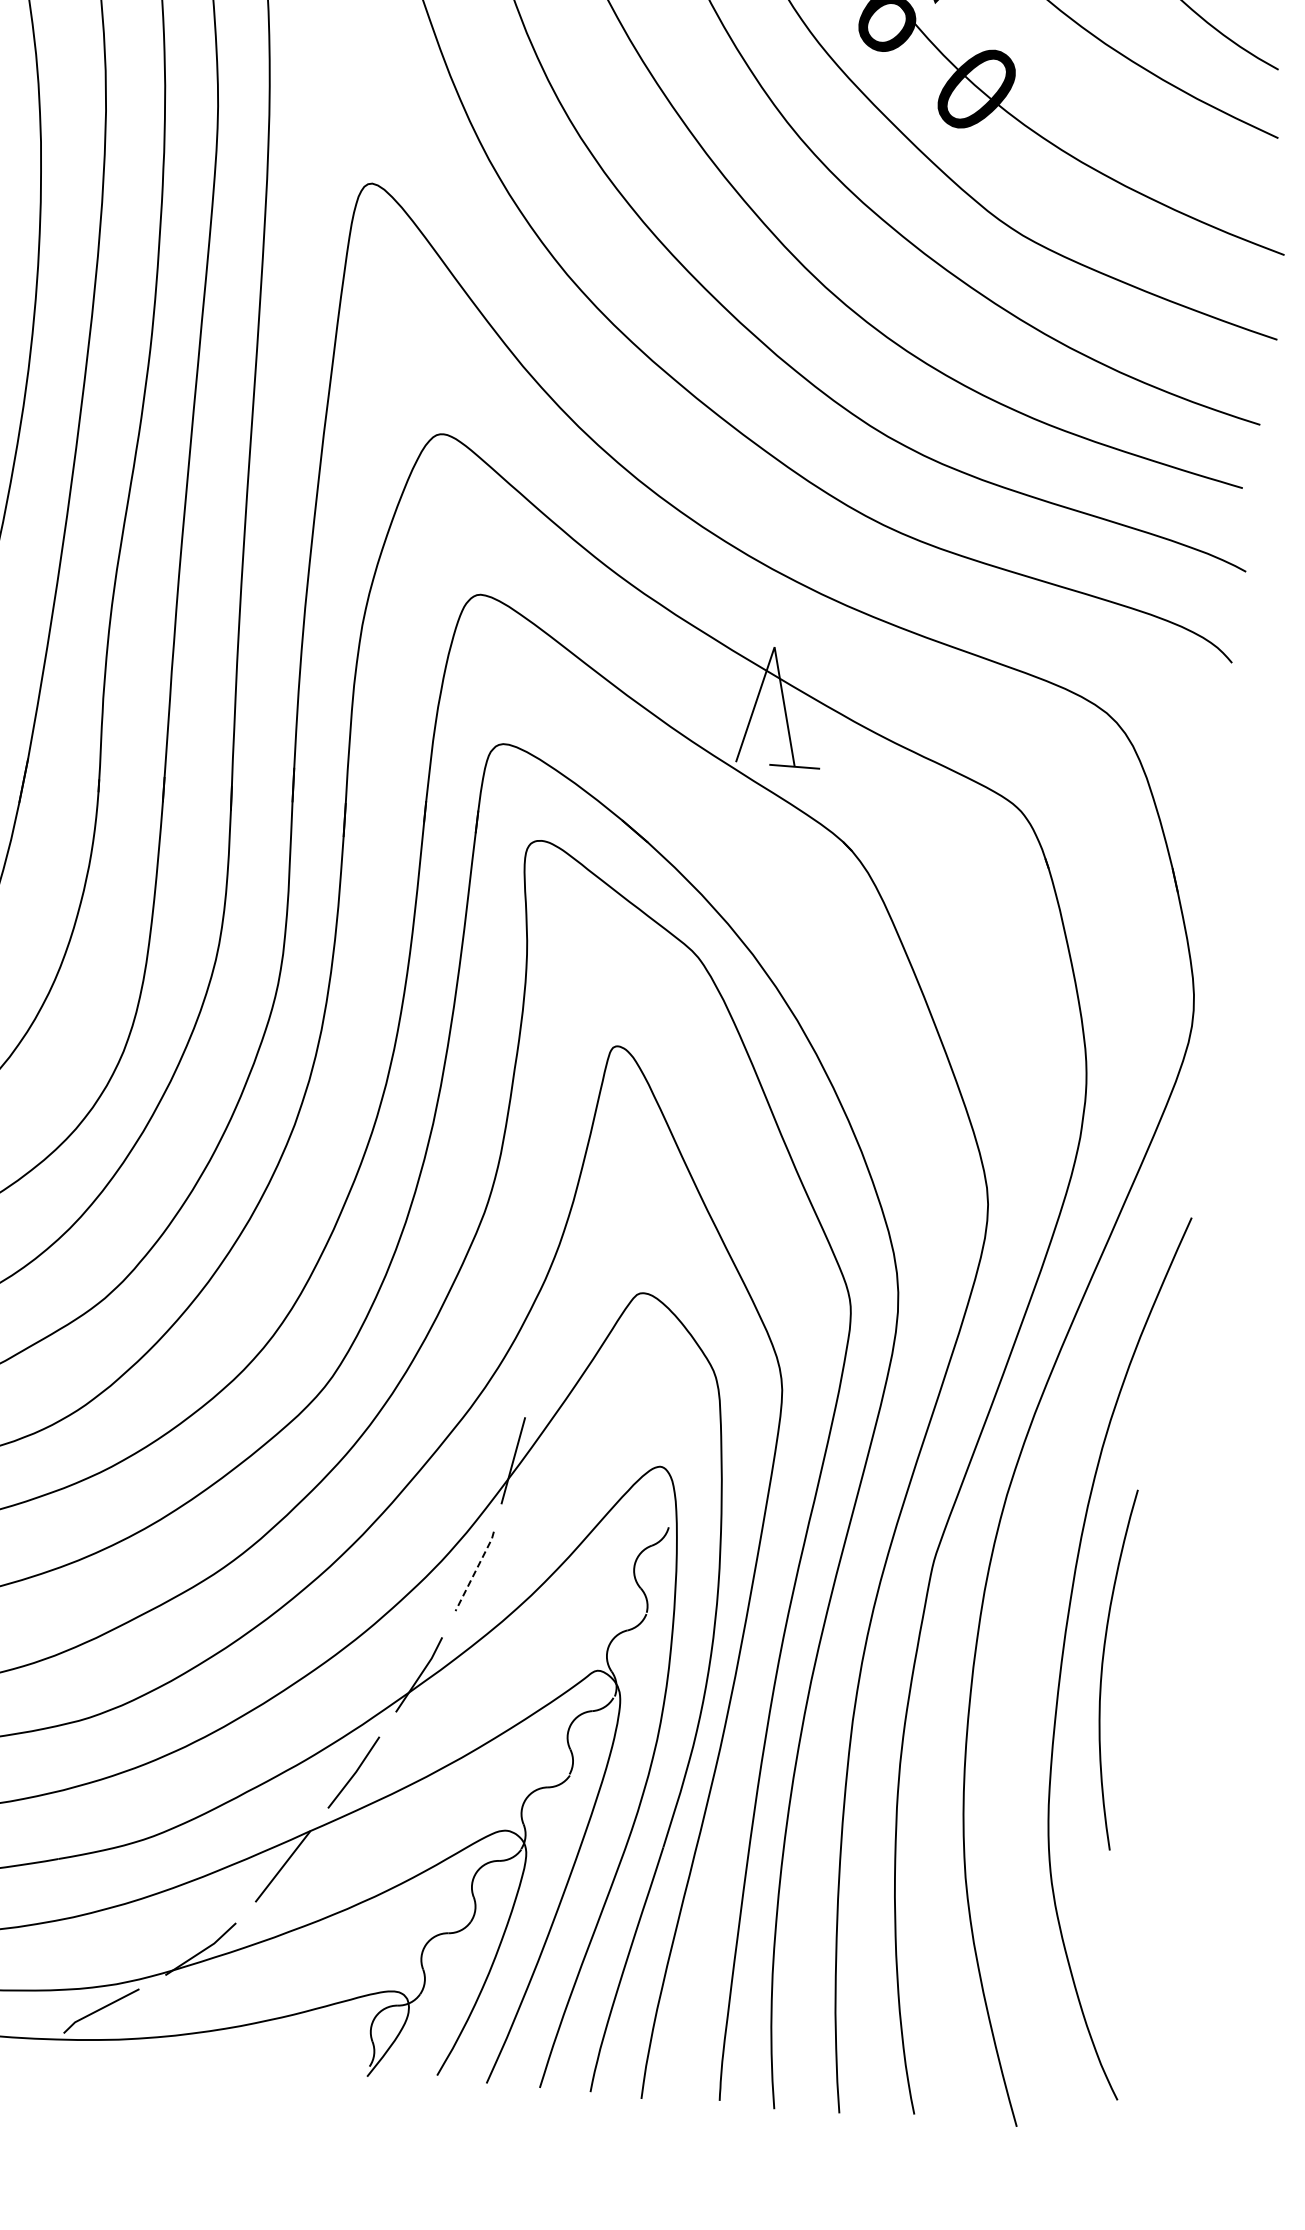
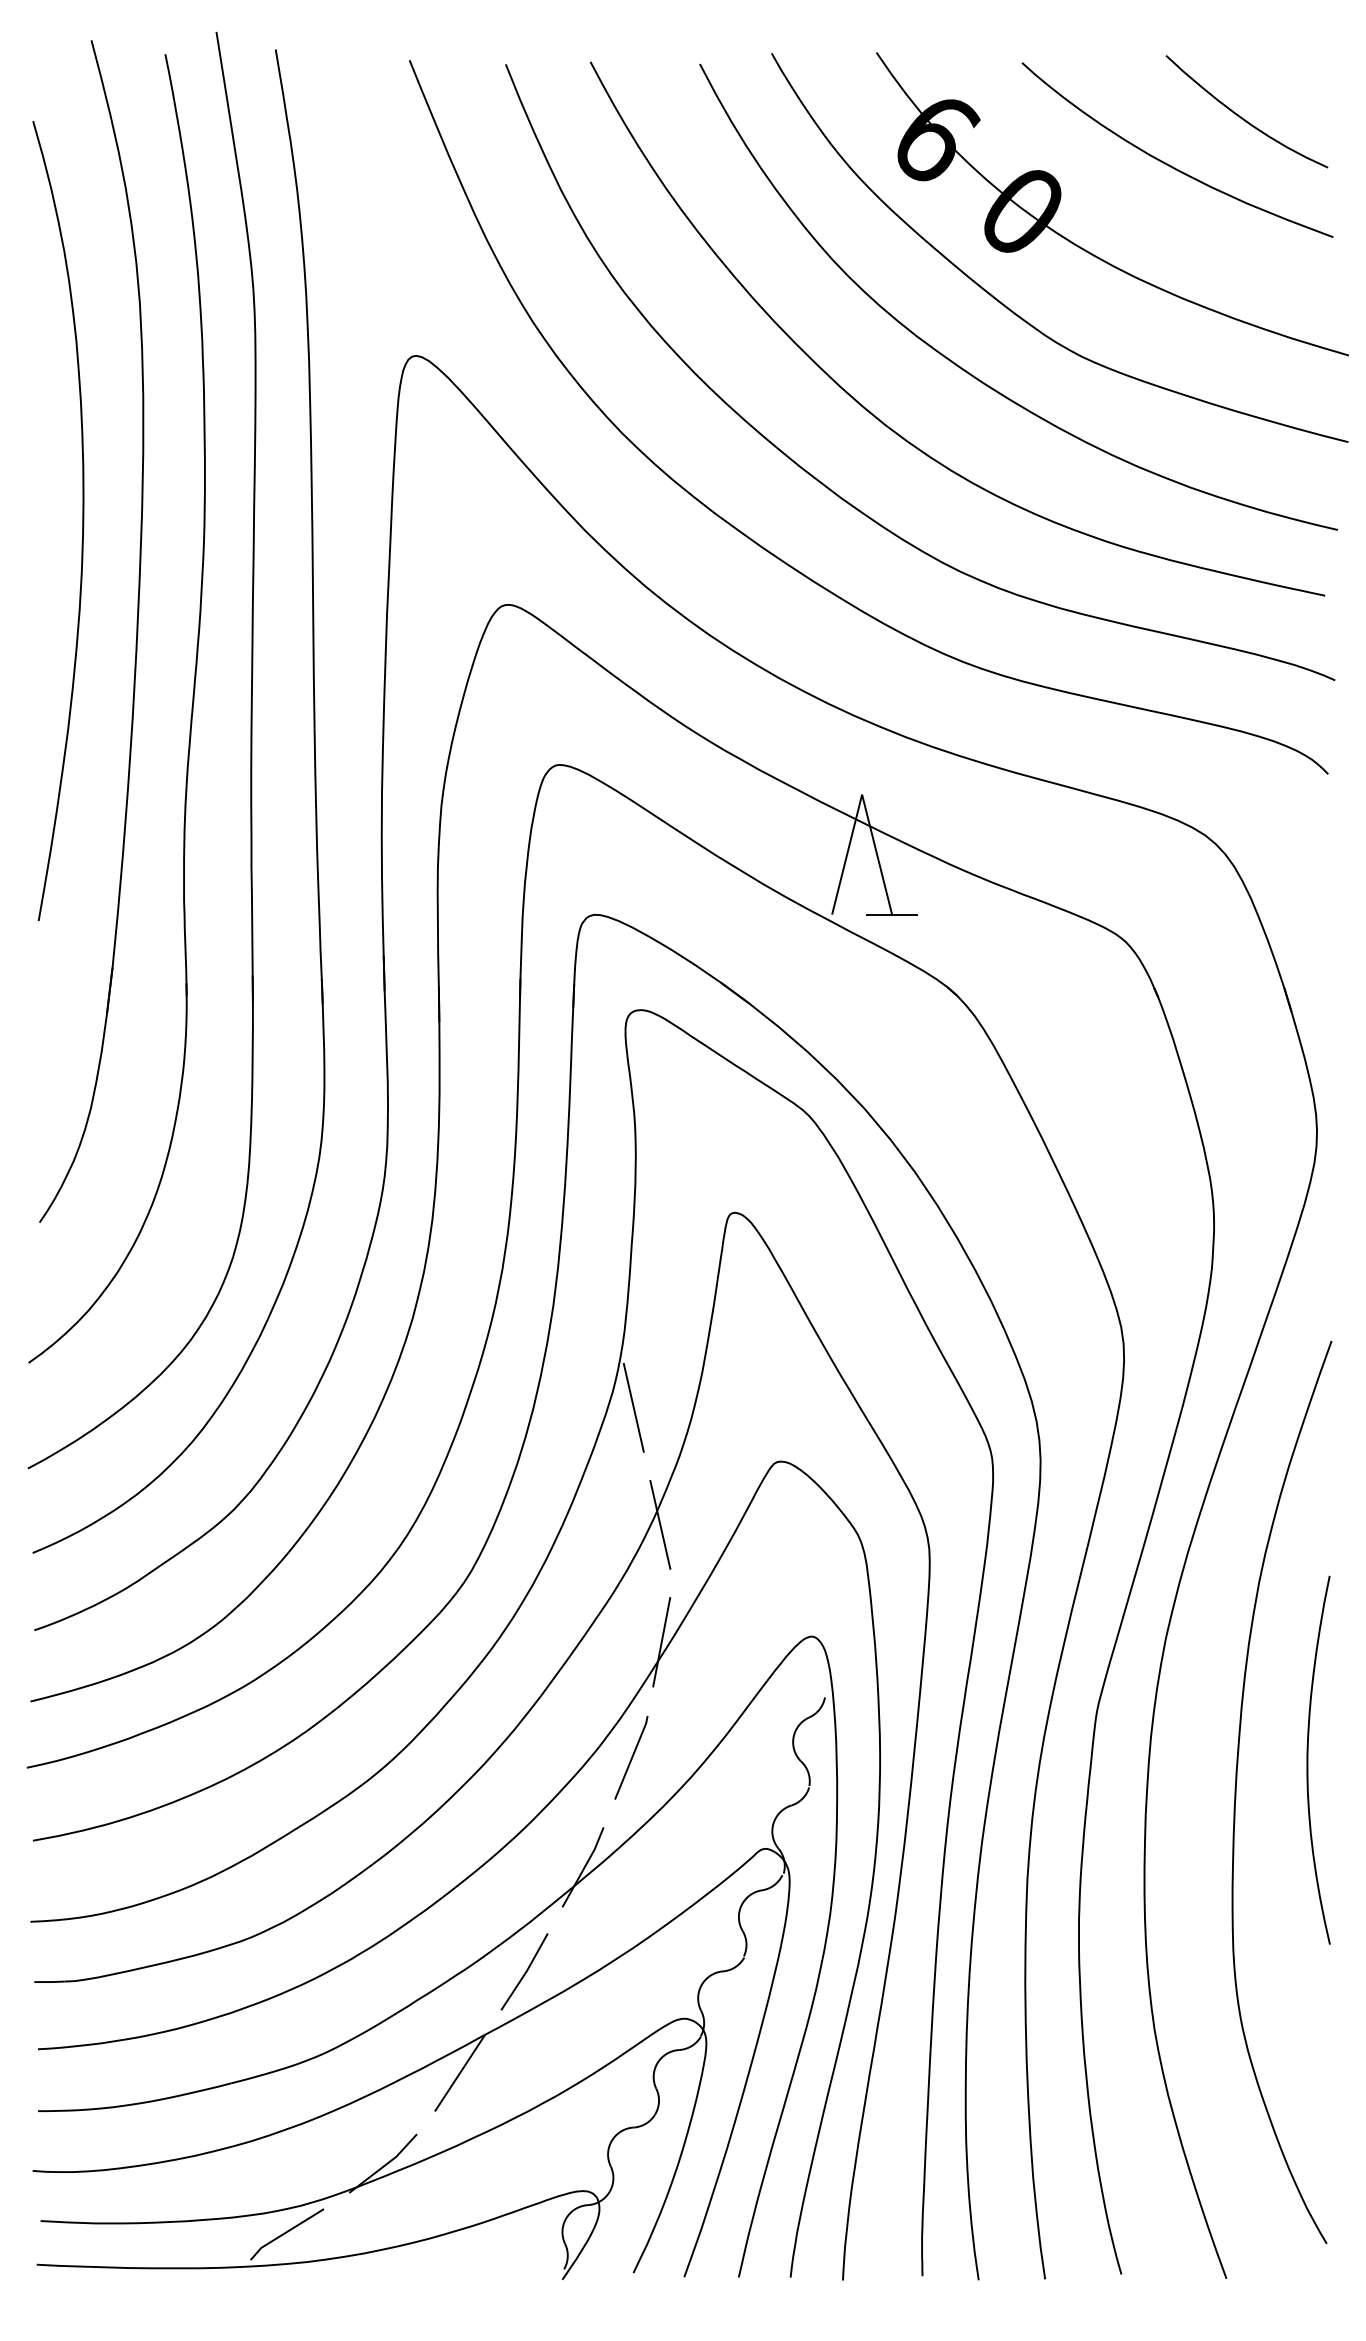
line: (503, 1228) -> (633, 1407), added
line: (521, 1345) -> (660, 1524), added
line: (475, 1571) -> (632, 1757), dashed -> solid
curve: (1103, 1667) -> (1308, 1759), moved

